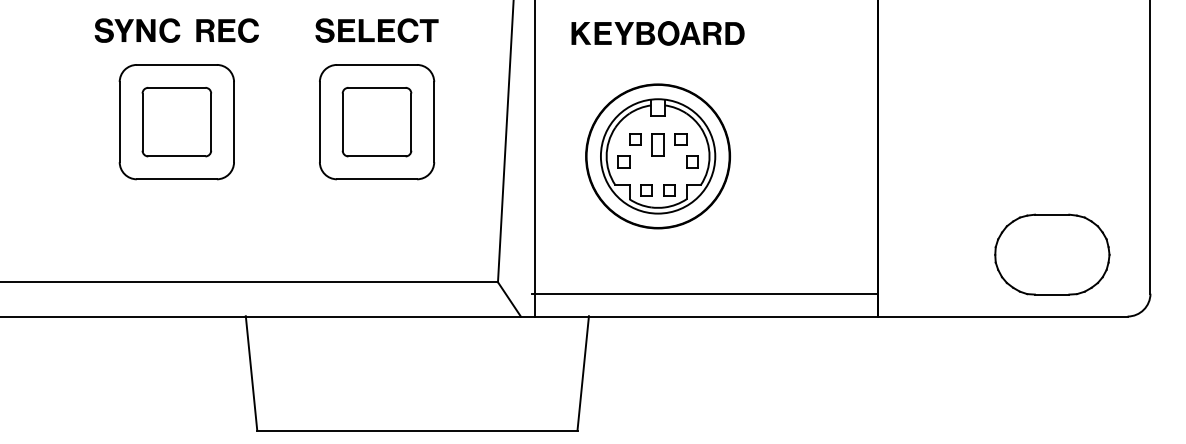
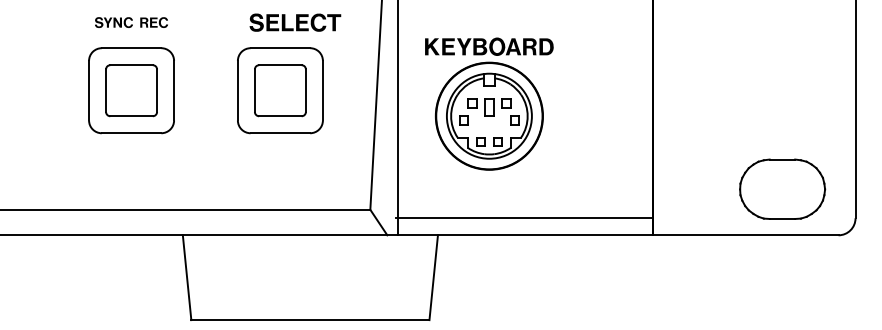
part: (176, 30) -> (131, 22), size x0.6
part: (377, 30) -> (295, 22), moved
part: (658, 33) -> (489, 46), moved

